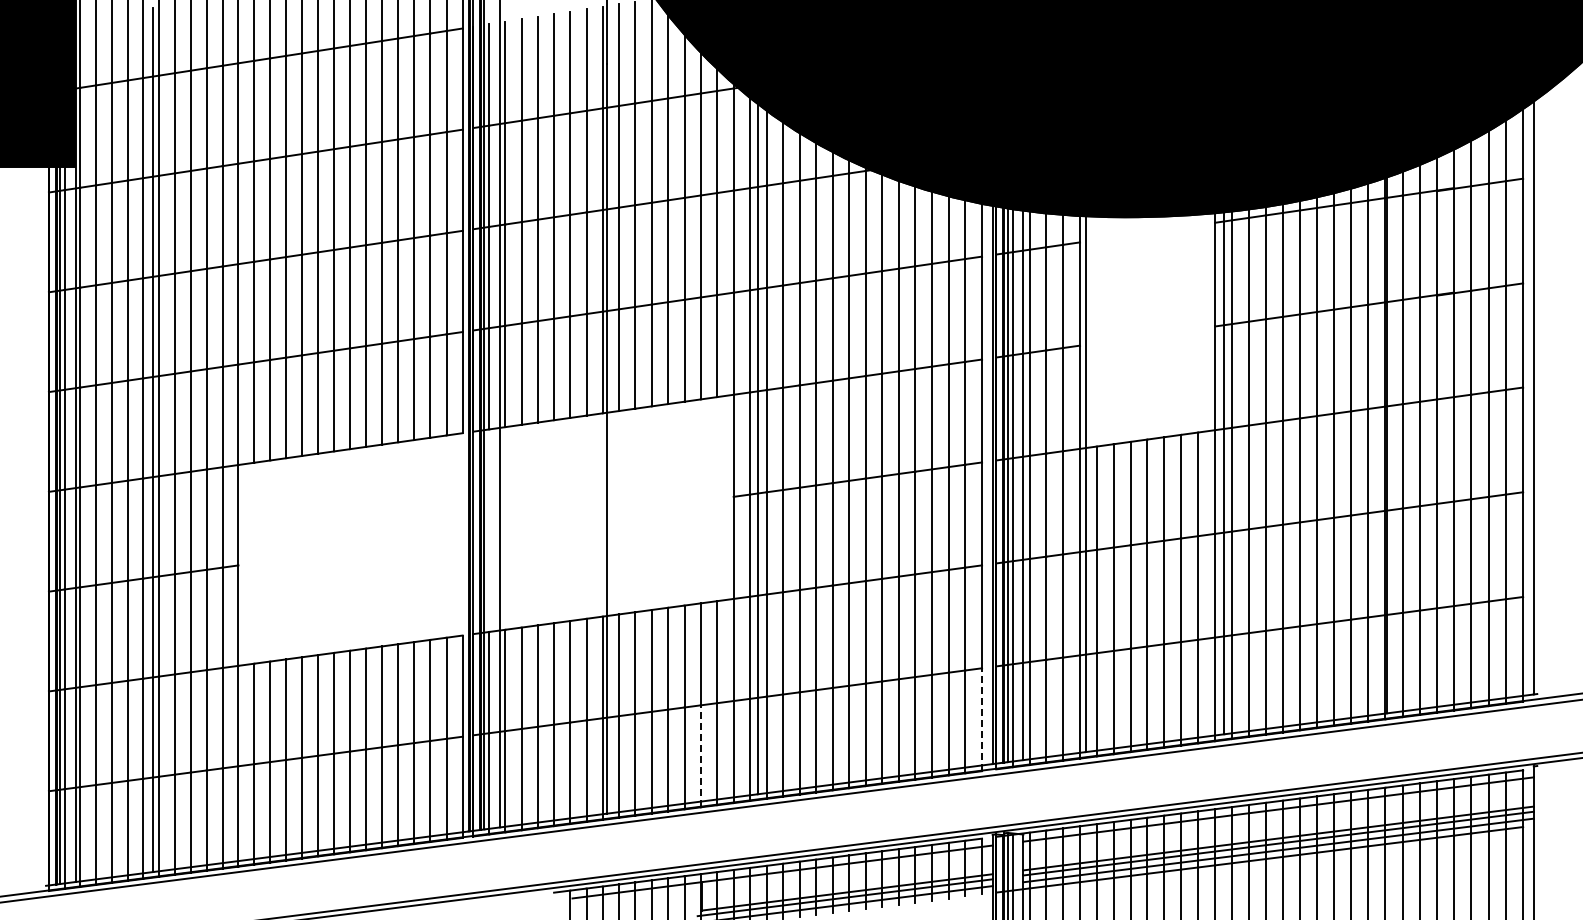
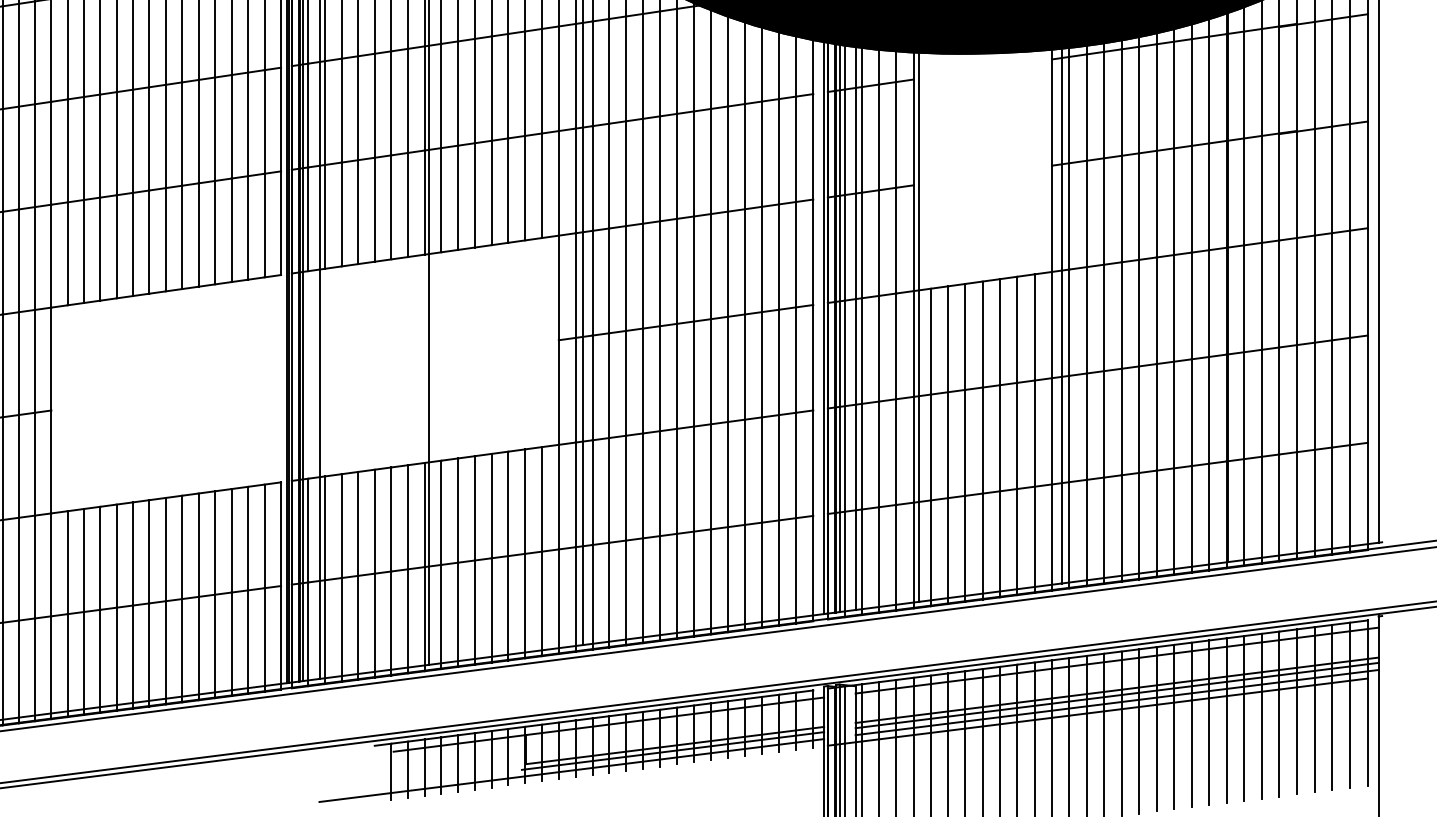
line: (982, 719) -> (813, 568), dashed -> solid
line: (700, 756) -> (524, 606), dashed -> solid

